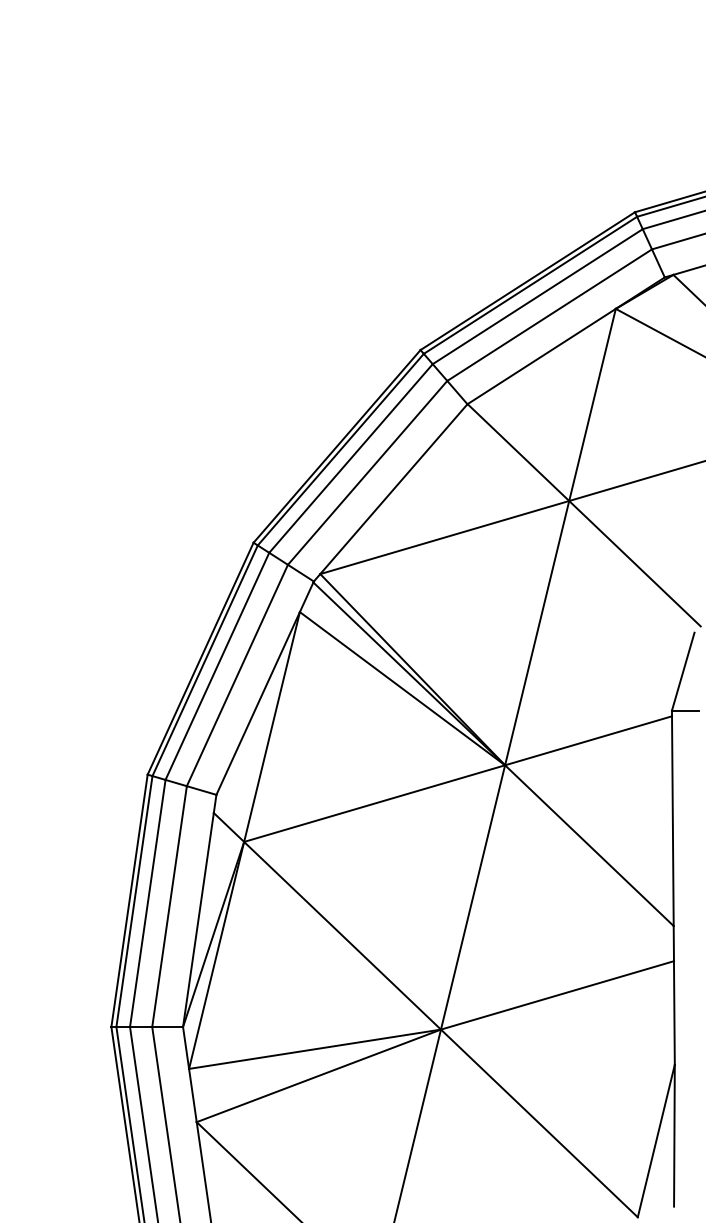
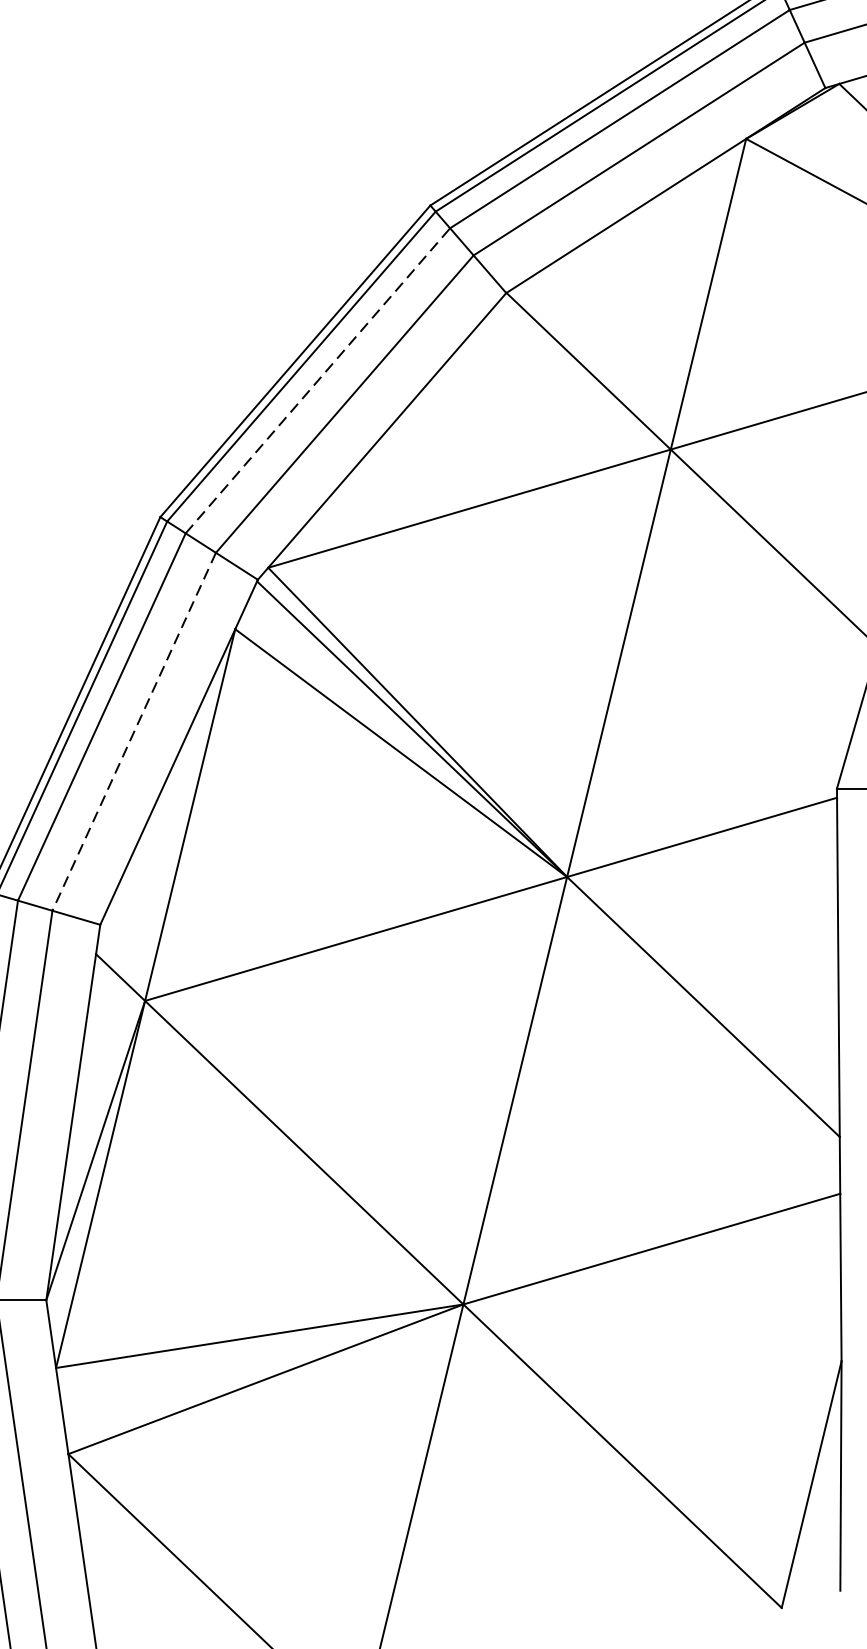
line: (351, 458) -> (318, 380), solid -> dashed
line: (237, 675) -> (134, 731), solid -> dashed

